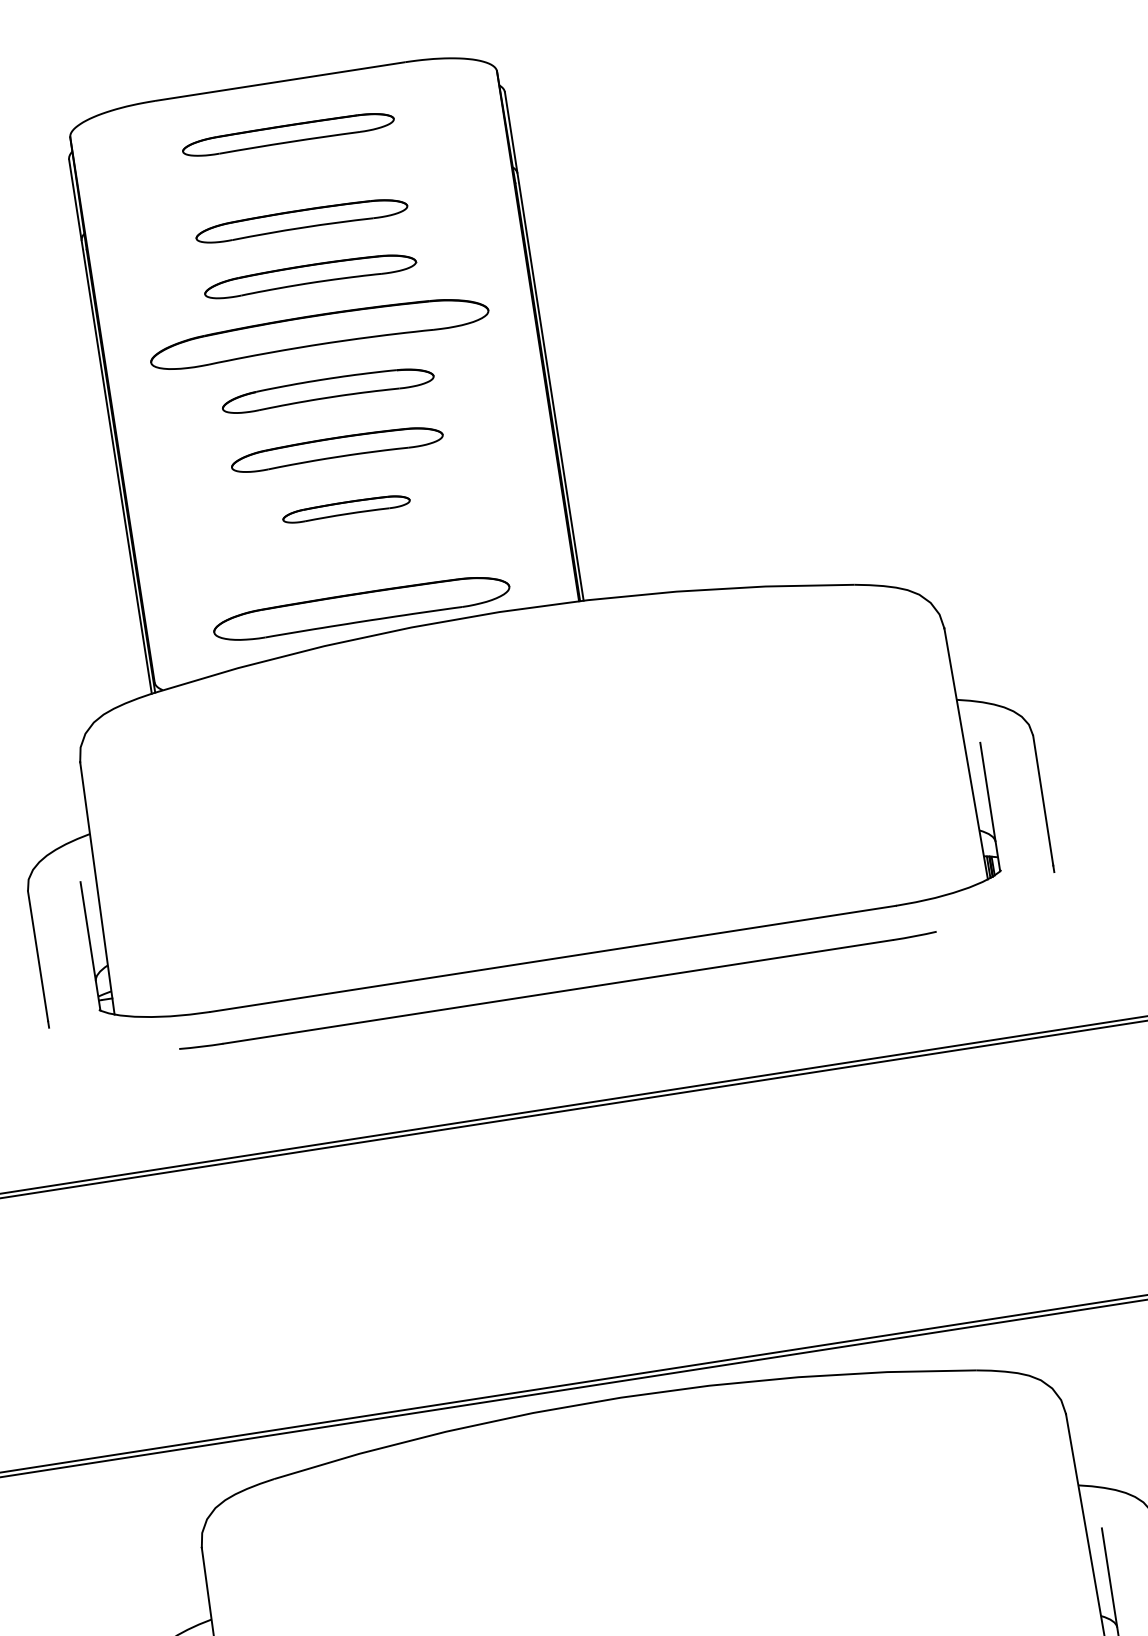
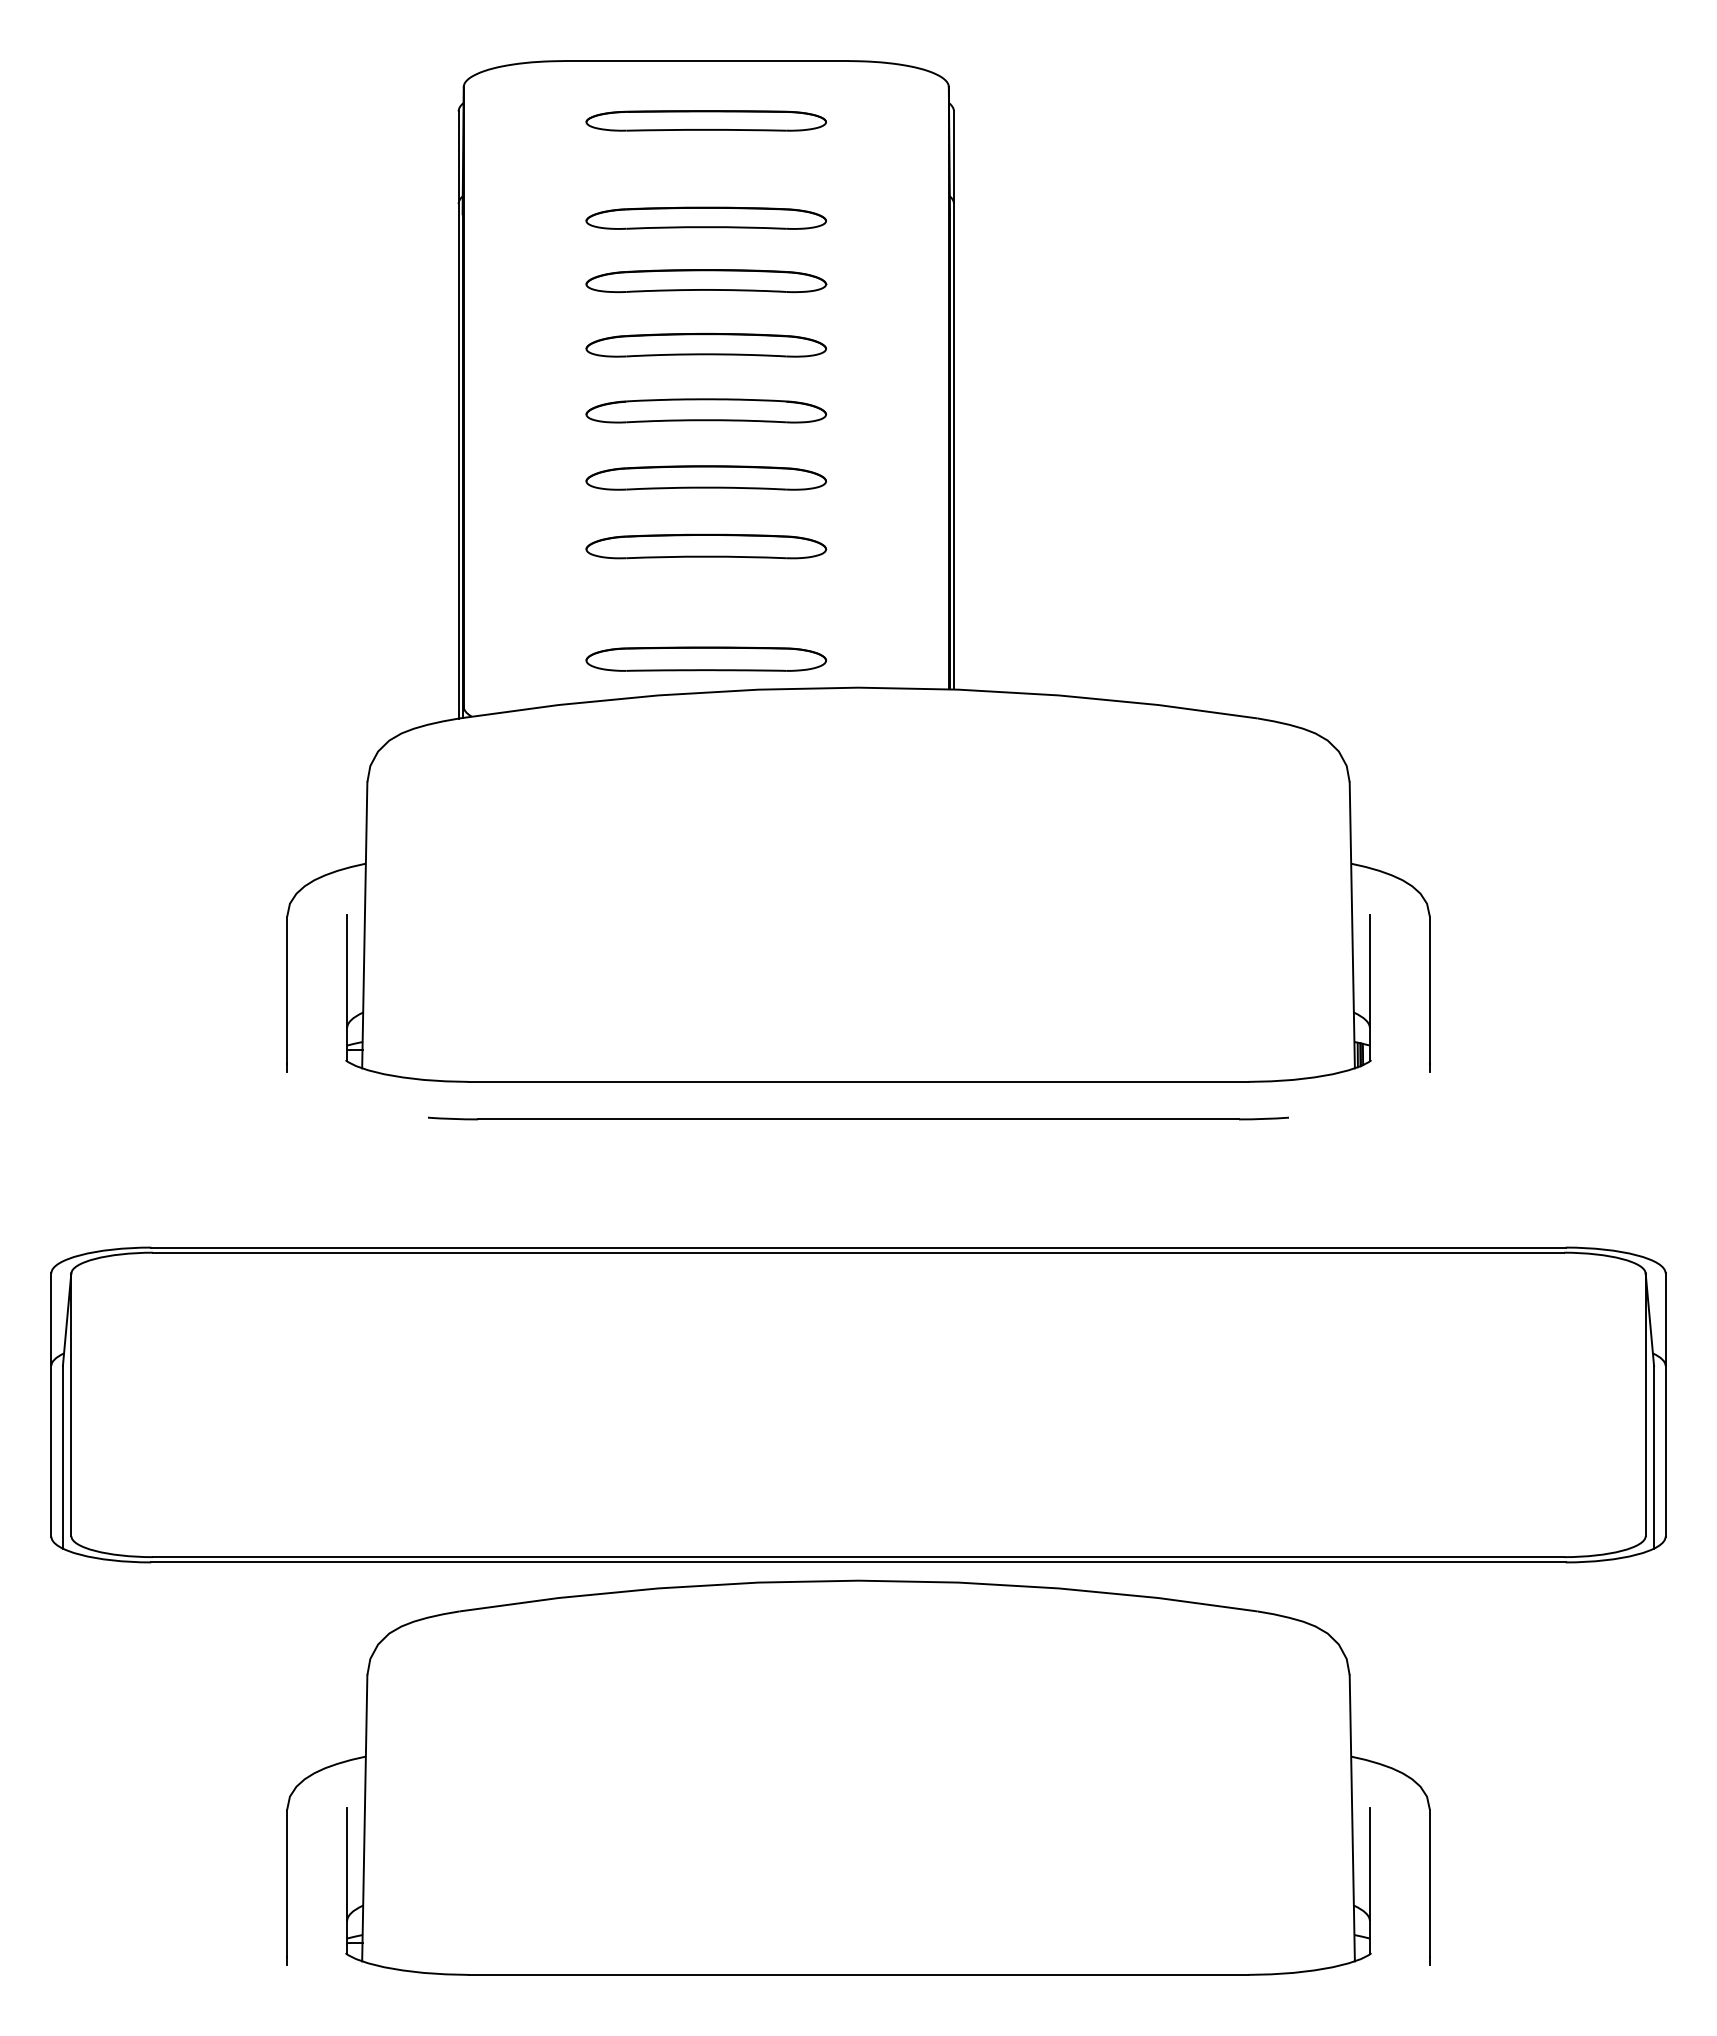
part: (318, 331) -> (705, 345), size x0.62
part: (346, 508) -> (706, 546), size x1.67
part: (361, 607) -> (706, 658), size x0.71

